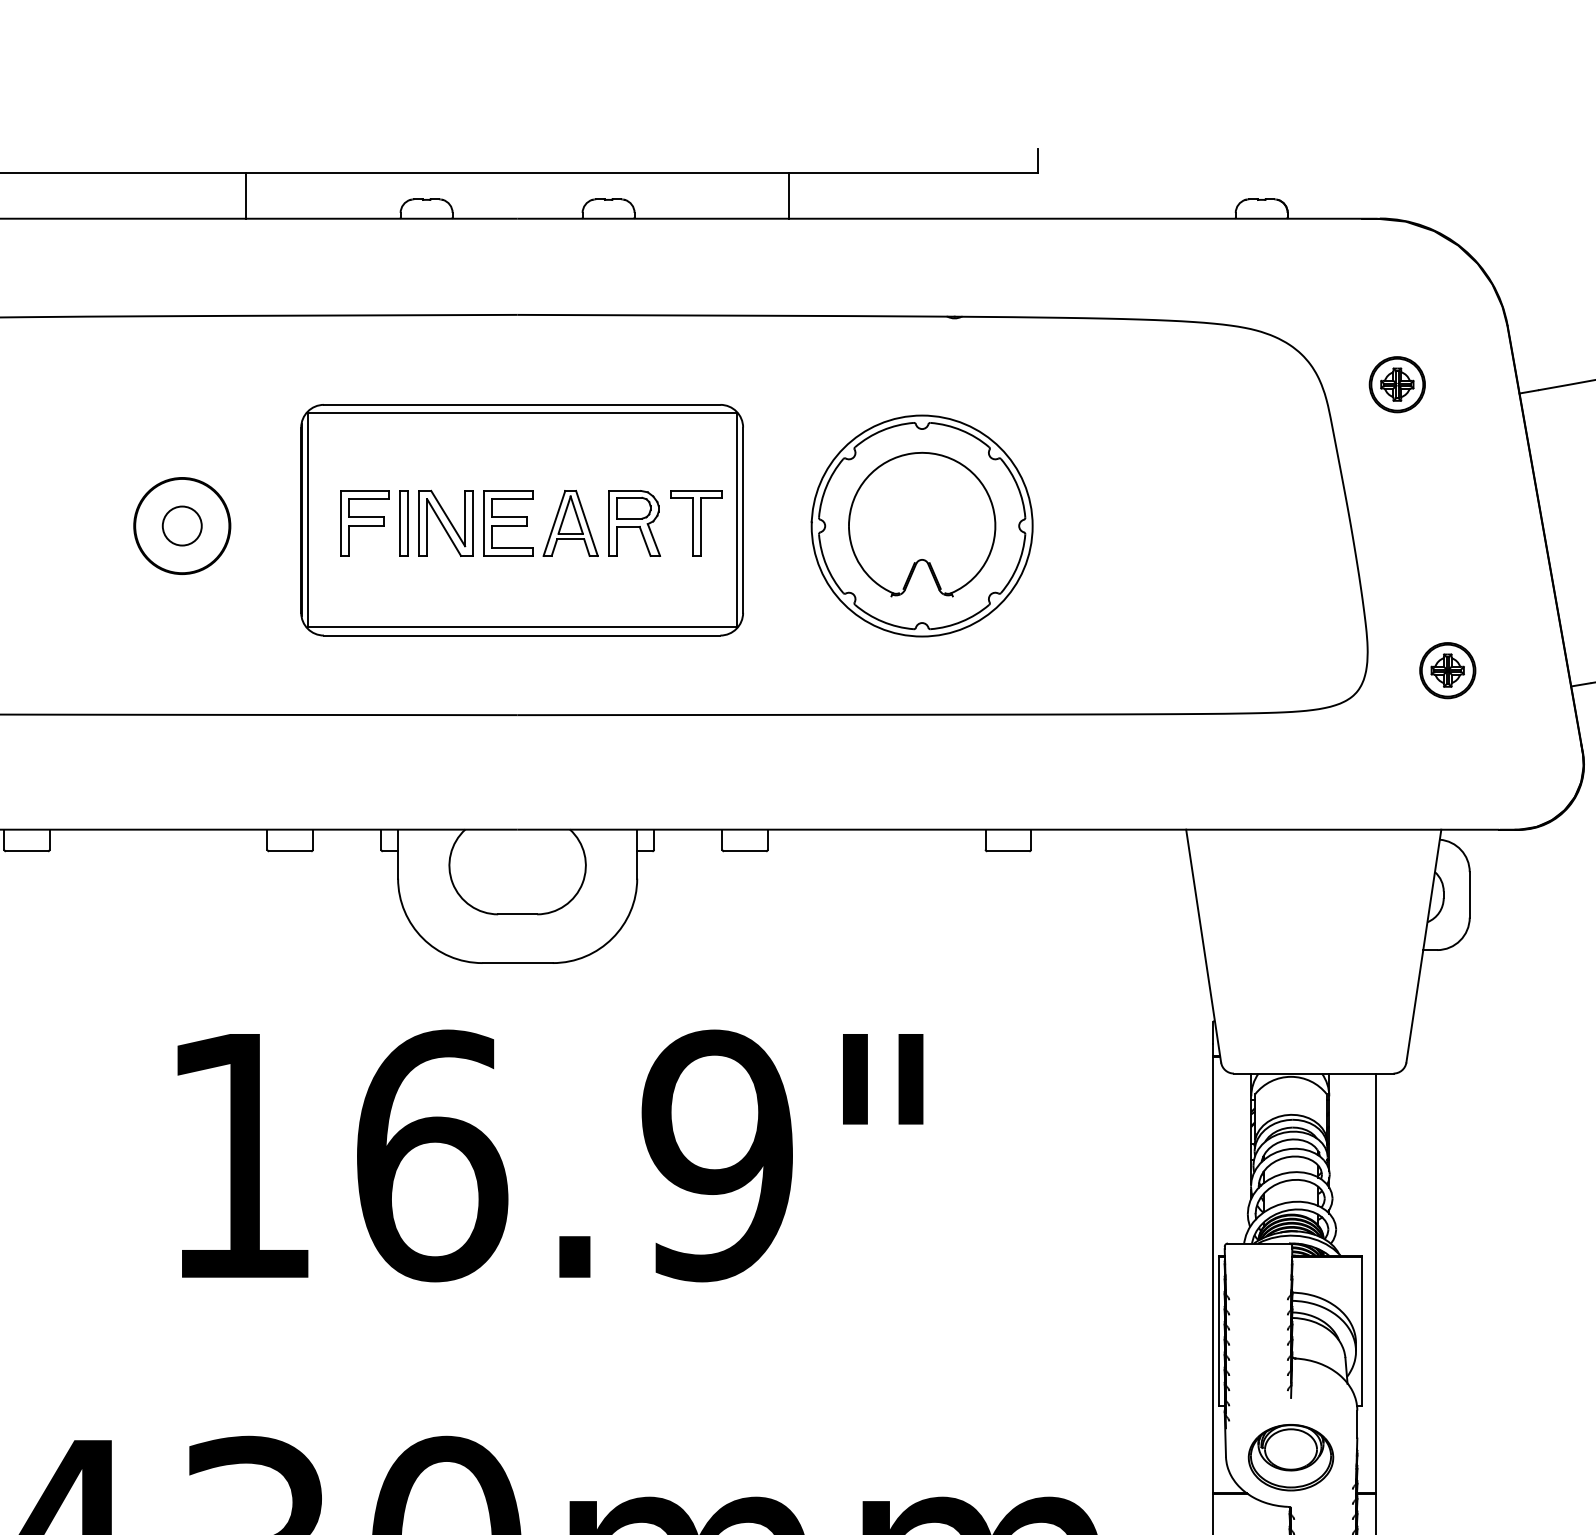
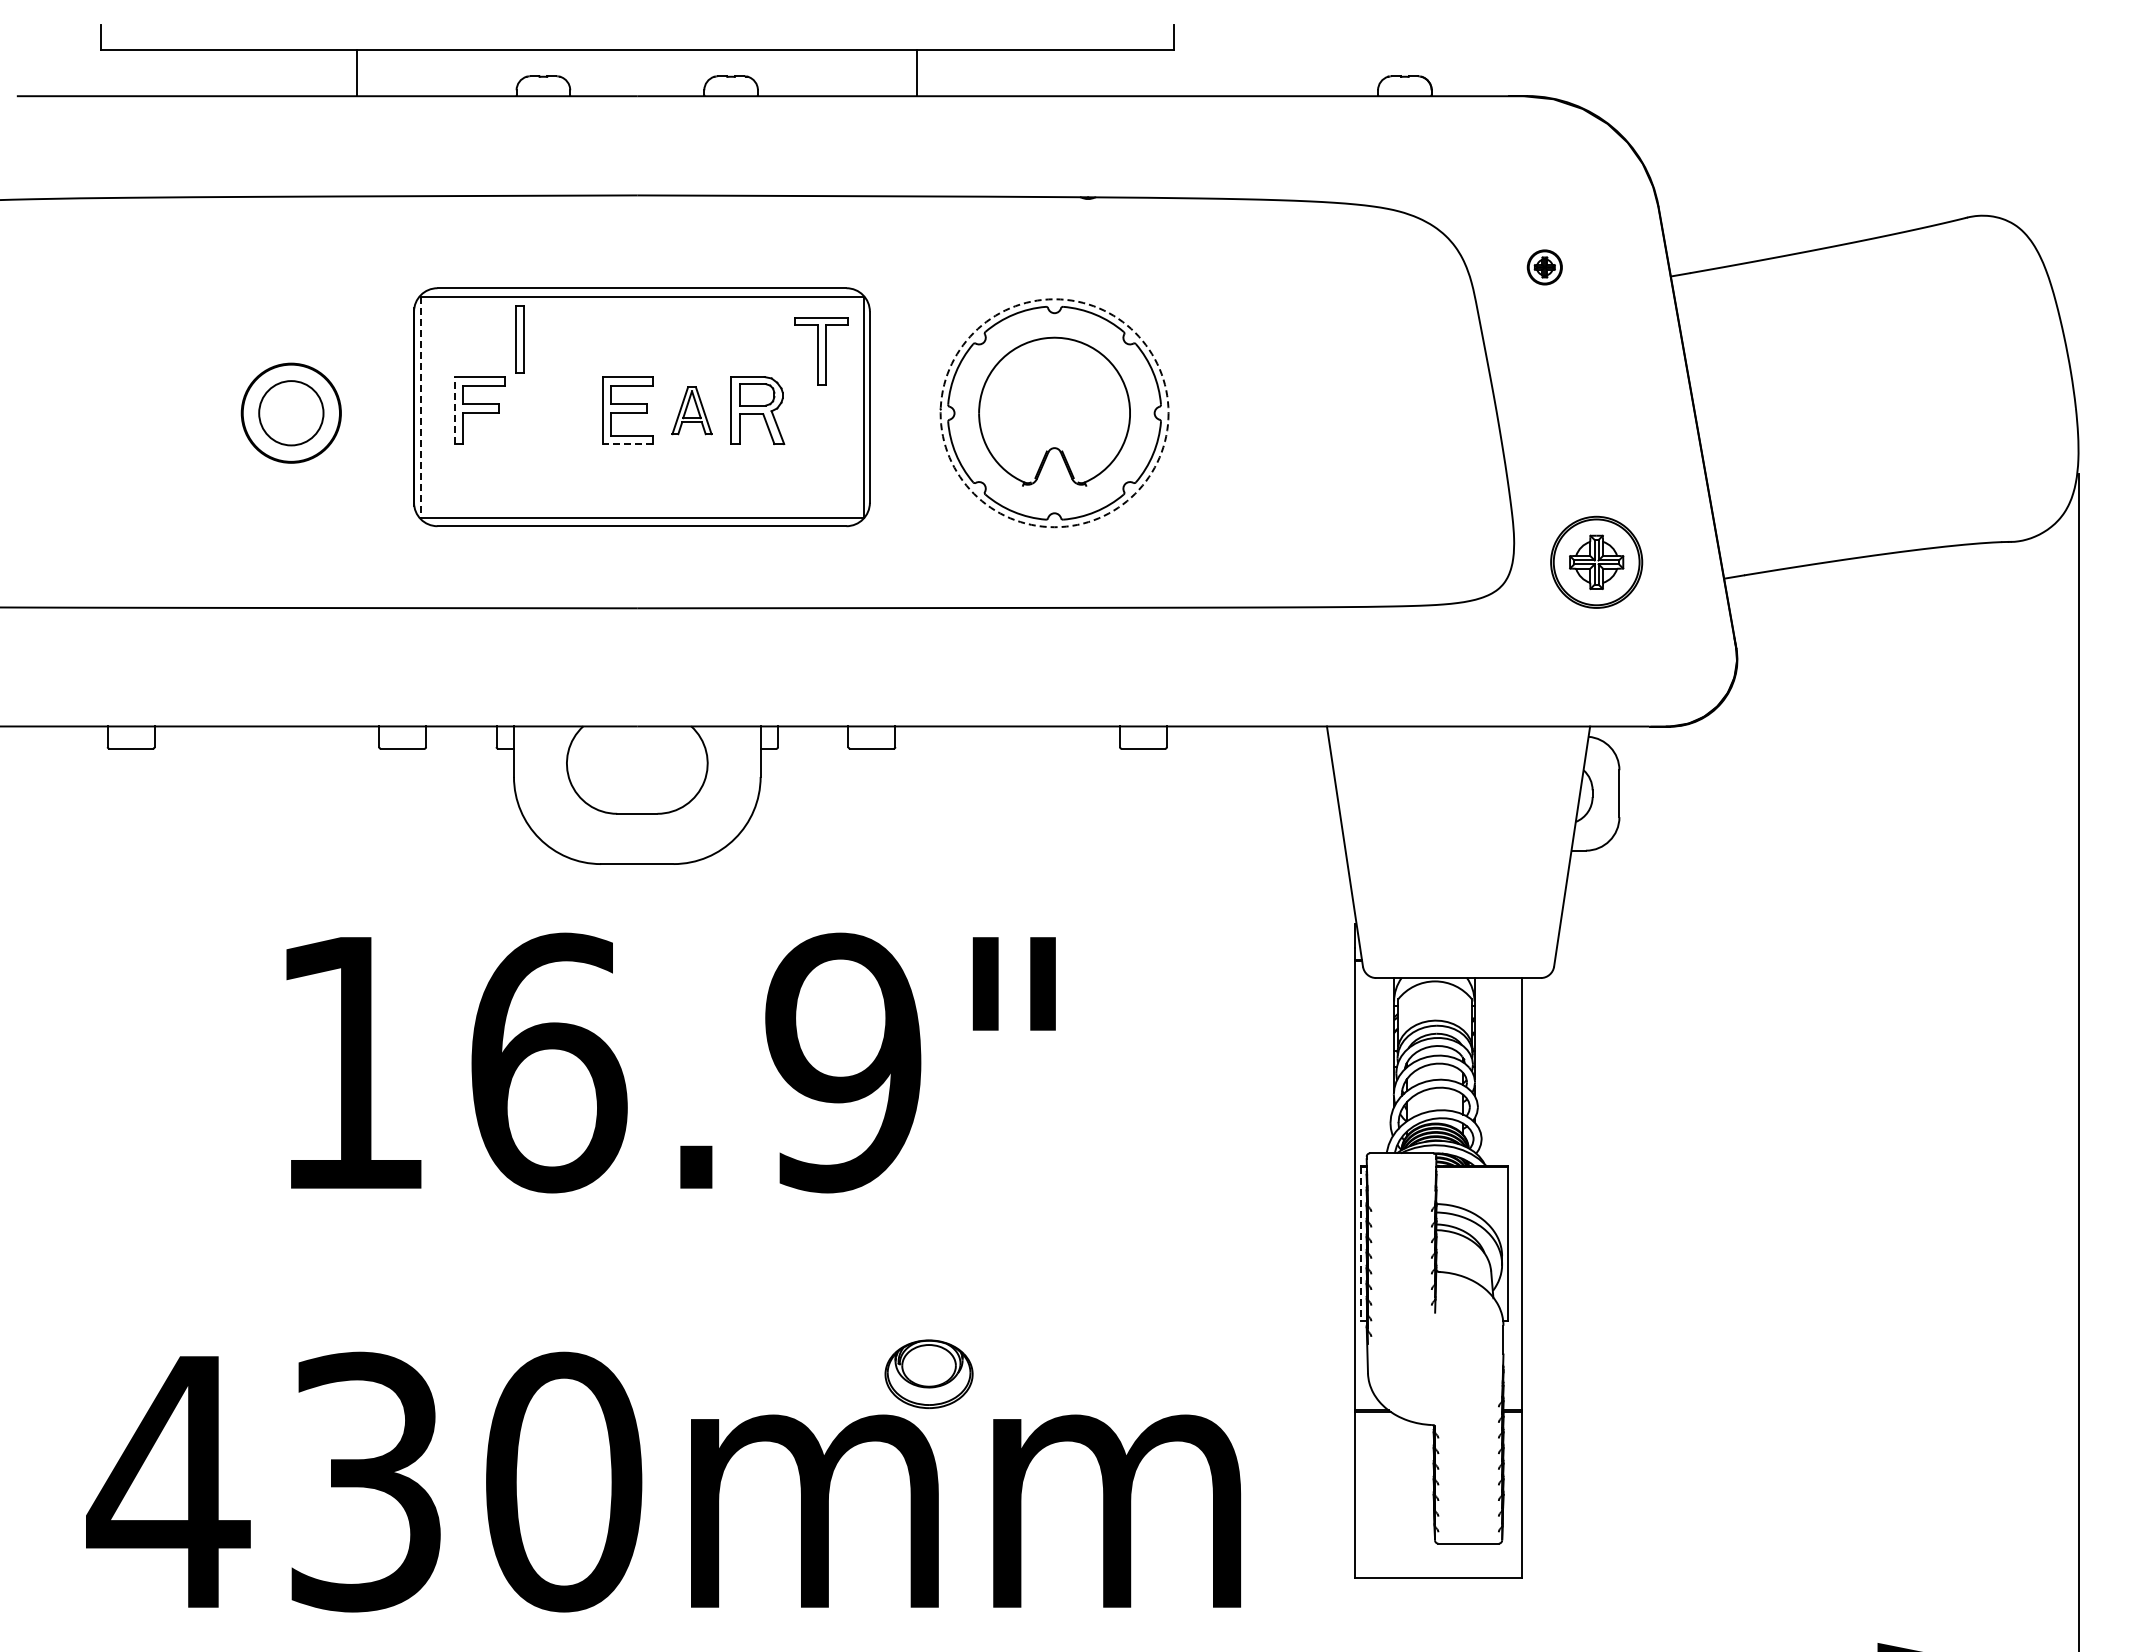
part: (1397, 384) -> (1544, 267), size x0.6
line: (308, 520) -> (421, 407), solid -> dashed
line: (340, 523) -> (454, 410), solid -> dashed
part: (403, 523) -> (519, 339), moved
part: (446, 523) -> (563, 410), removed
part: (570, 523) -> (691, 410), size x0.7
part: (696, 523) -> (821, 351), moved
circle: (182, 526) -> (291, 413), size x1.6
circle: (922, 526) -> (1054, 413), solid -> dashed
line: (508, 556) -> (627, 444), solid -> dashed
part: (1447, 670) -> (1596, 562), size x1.6
line: (1218, 1331) -> (1360, 1244), solid -> dashed
part: (1290, 1456) -> (928, 1373), moved

